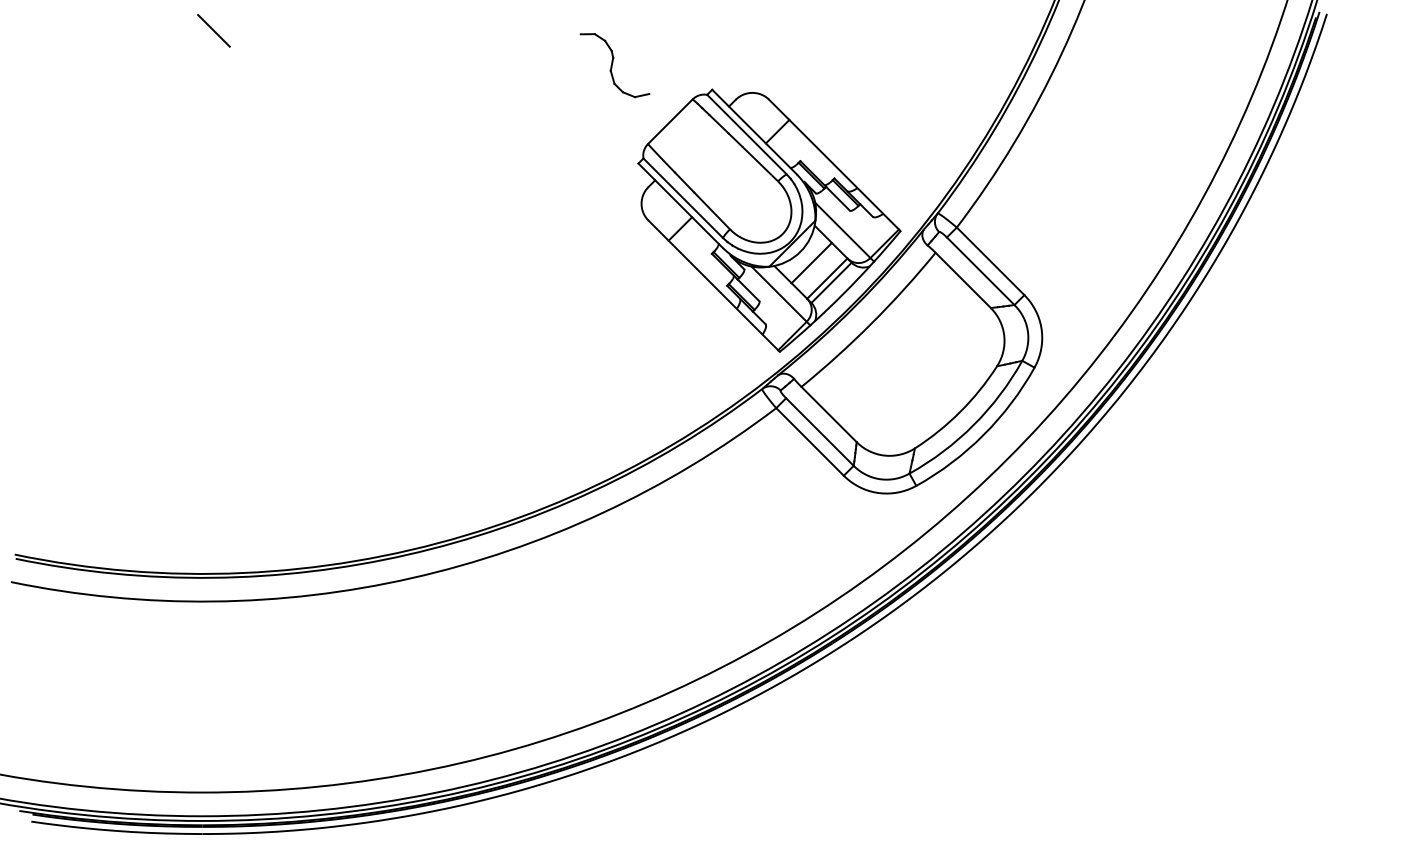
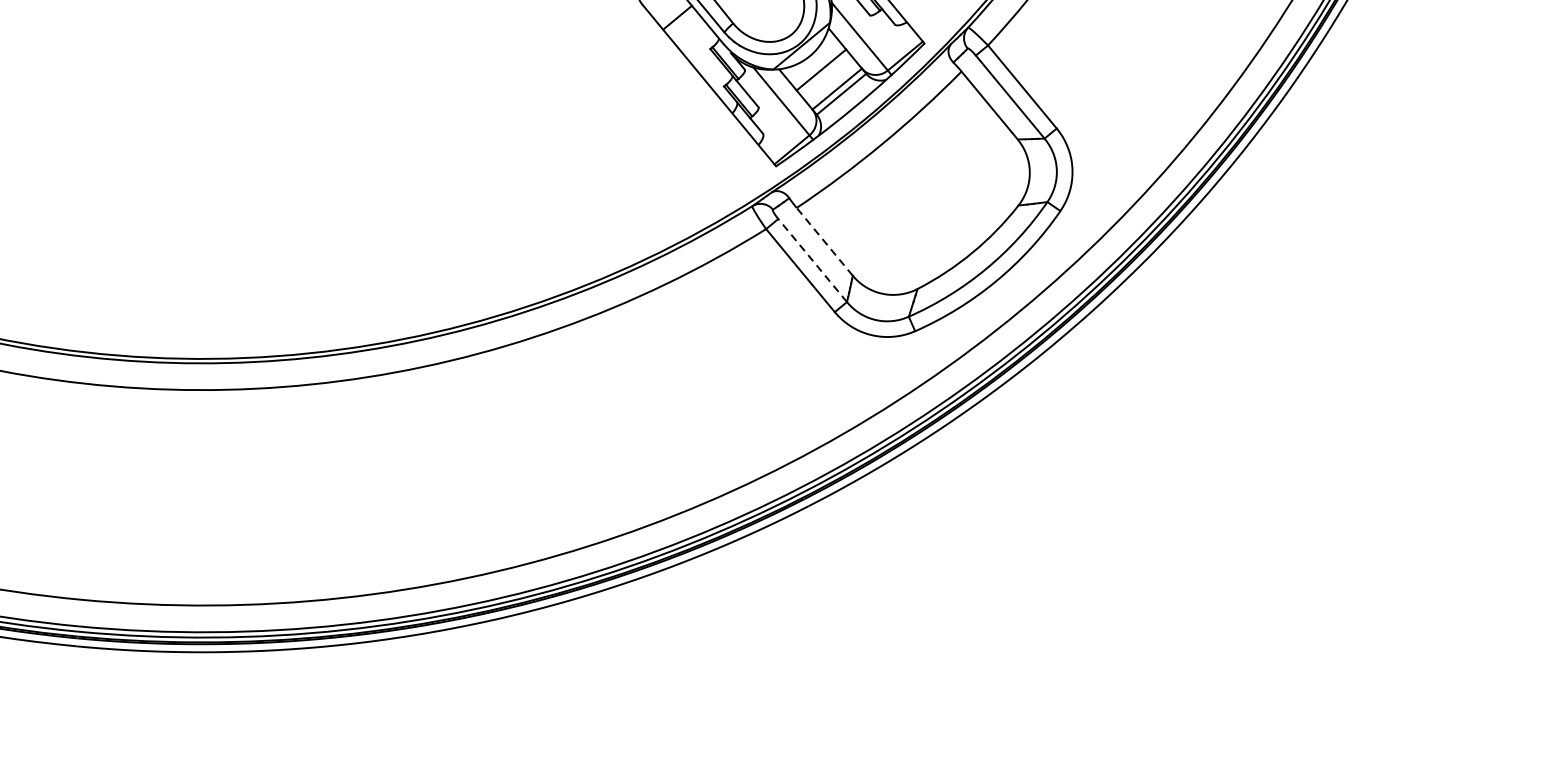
line: (828, 414) -> (824, 241), solid -> dashed
line: (819, 432) -> (812, 261), solid -> dashed

